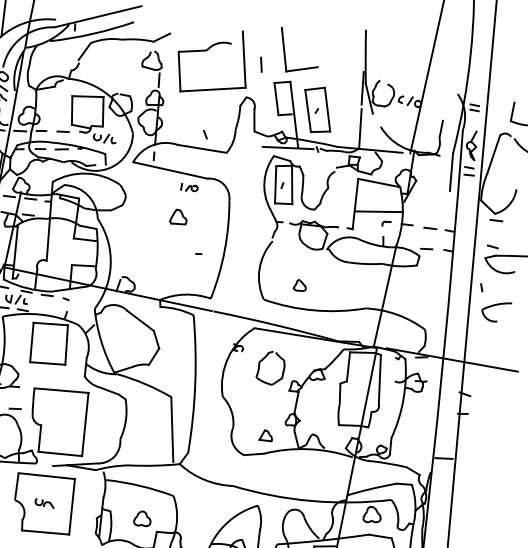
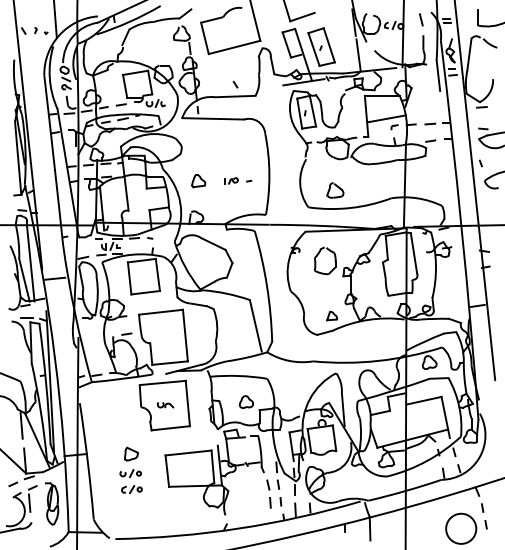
line: (261, 64) -> (421, 19), moved
part: (189, 187) -> (231, 180), moved
part: (178, 217) -> (198, 181), moved
part: (300, 285) -> (335, 190), size x1.67

